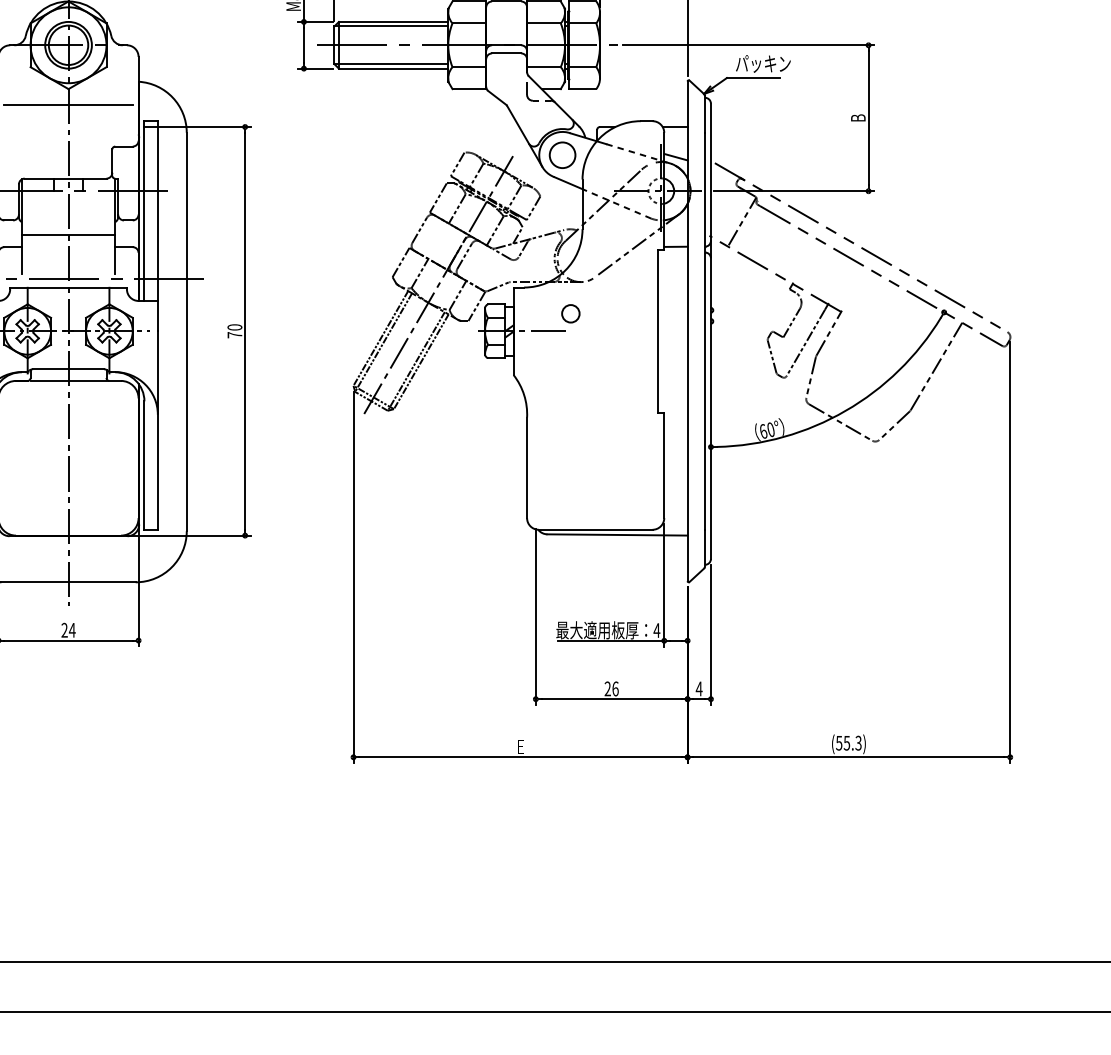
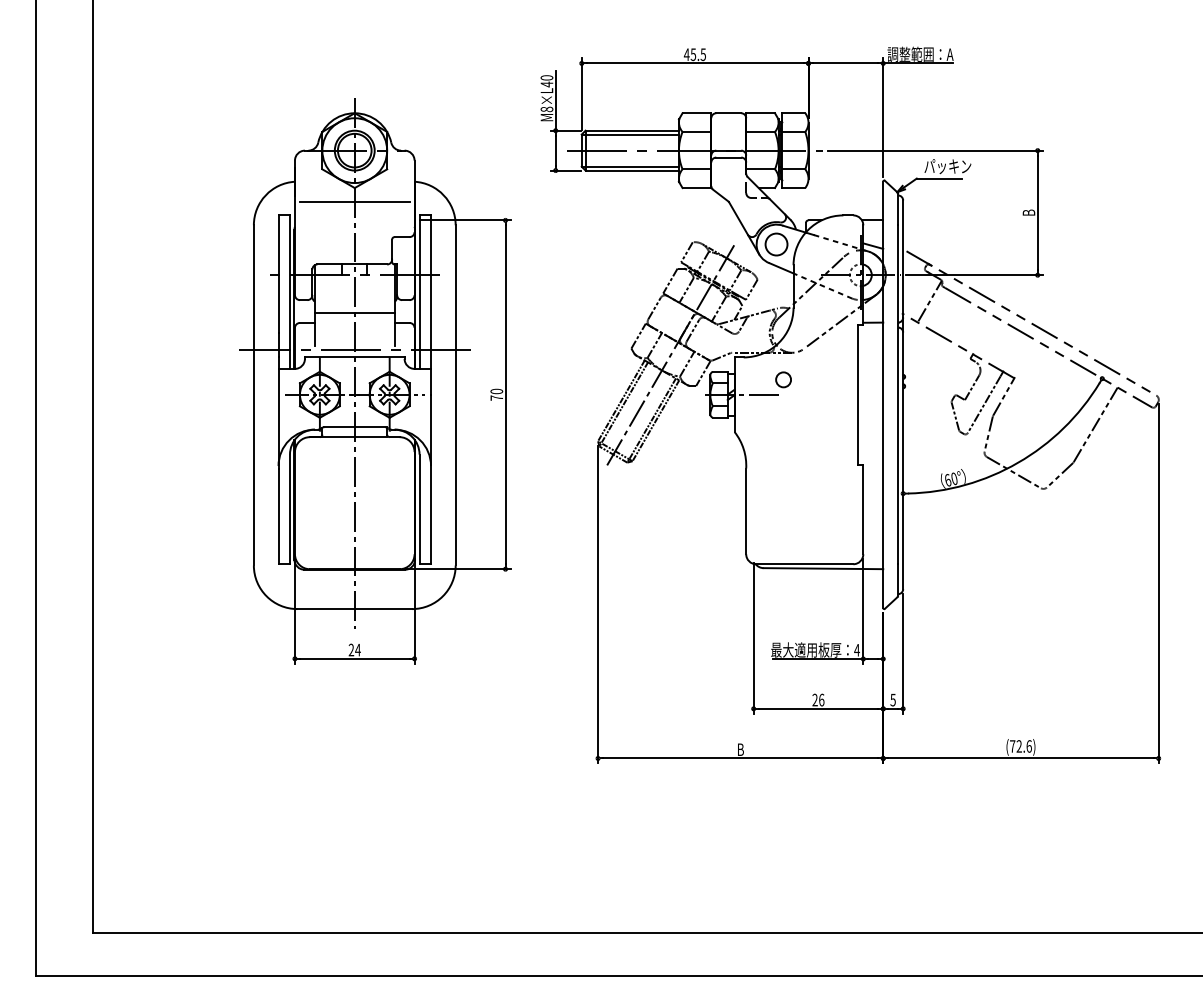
text: (699, 688) -> (893, 699), 4 -> 5
text: (848, 743) -> (1020, 746), (55.3) -> (72.6)
text: (520, 746) -> (740, 749), E -> B

